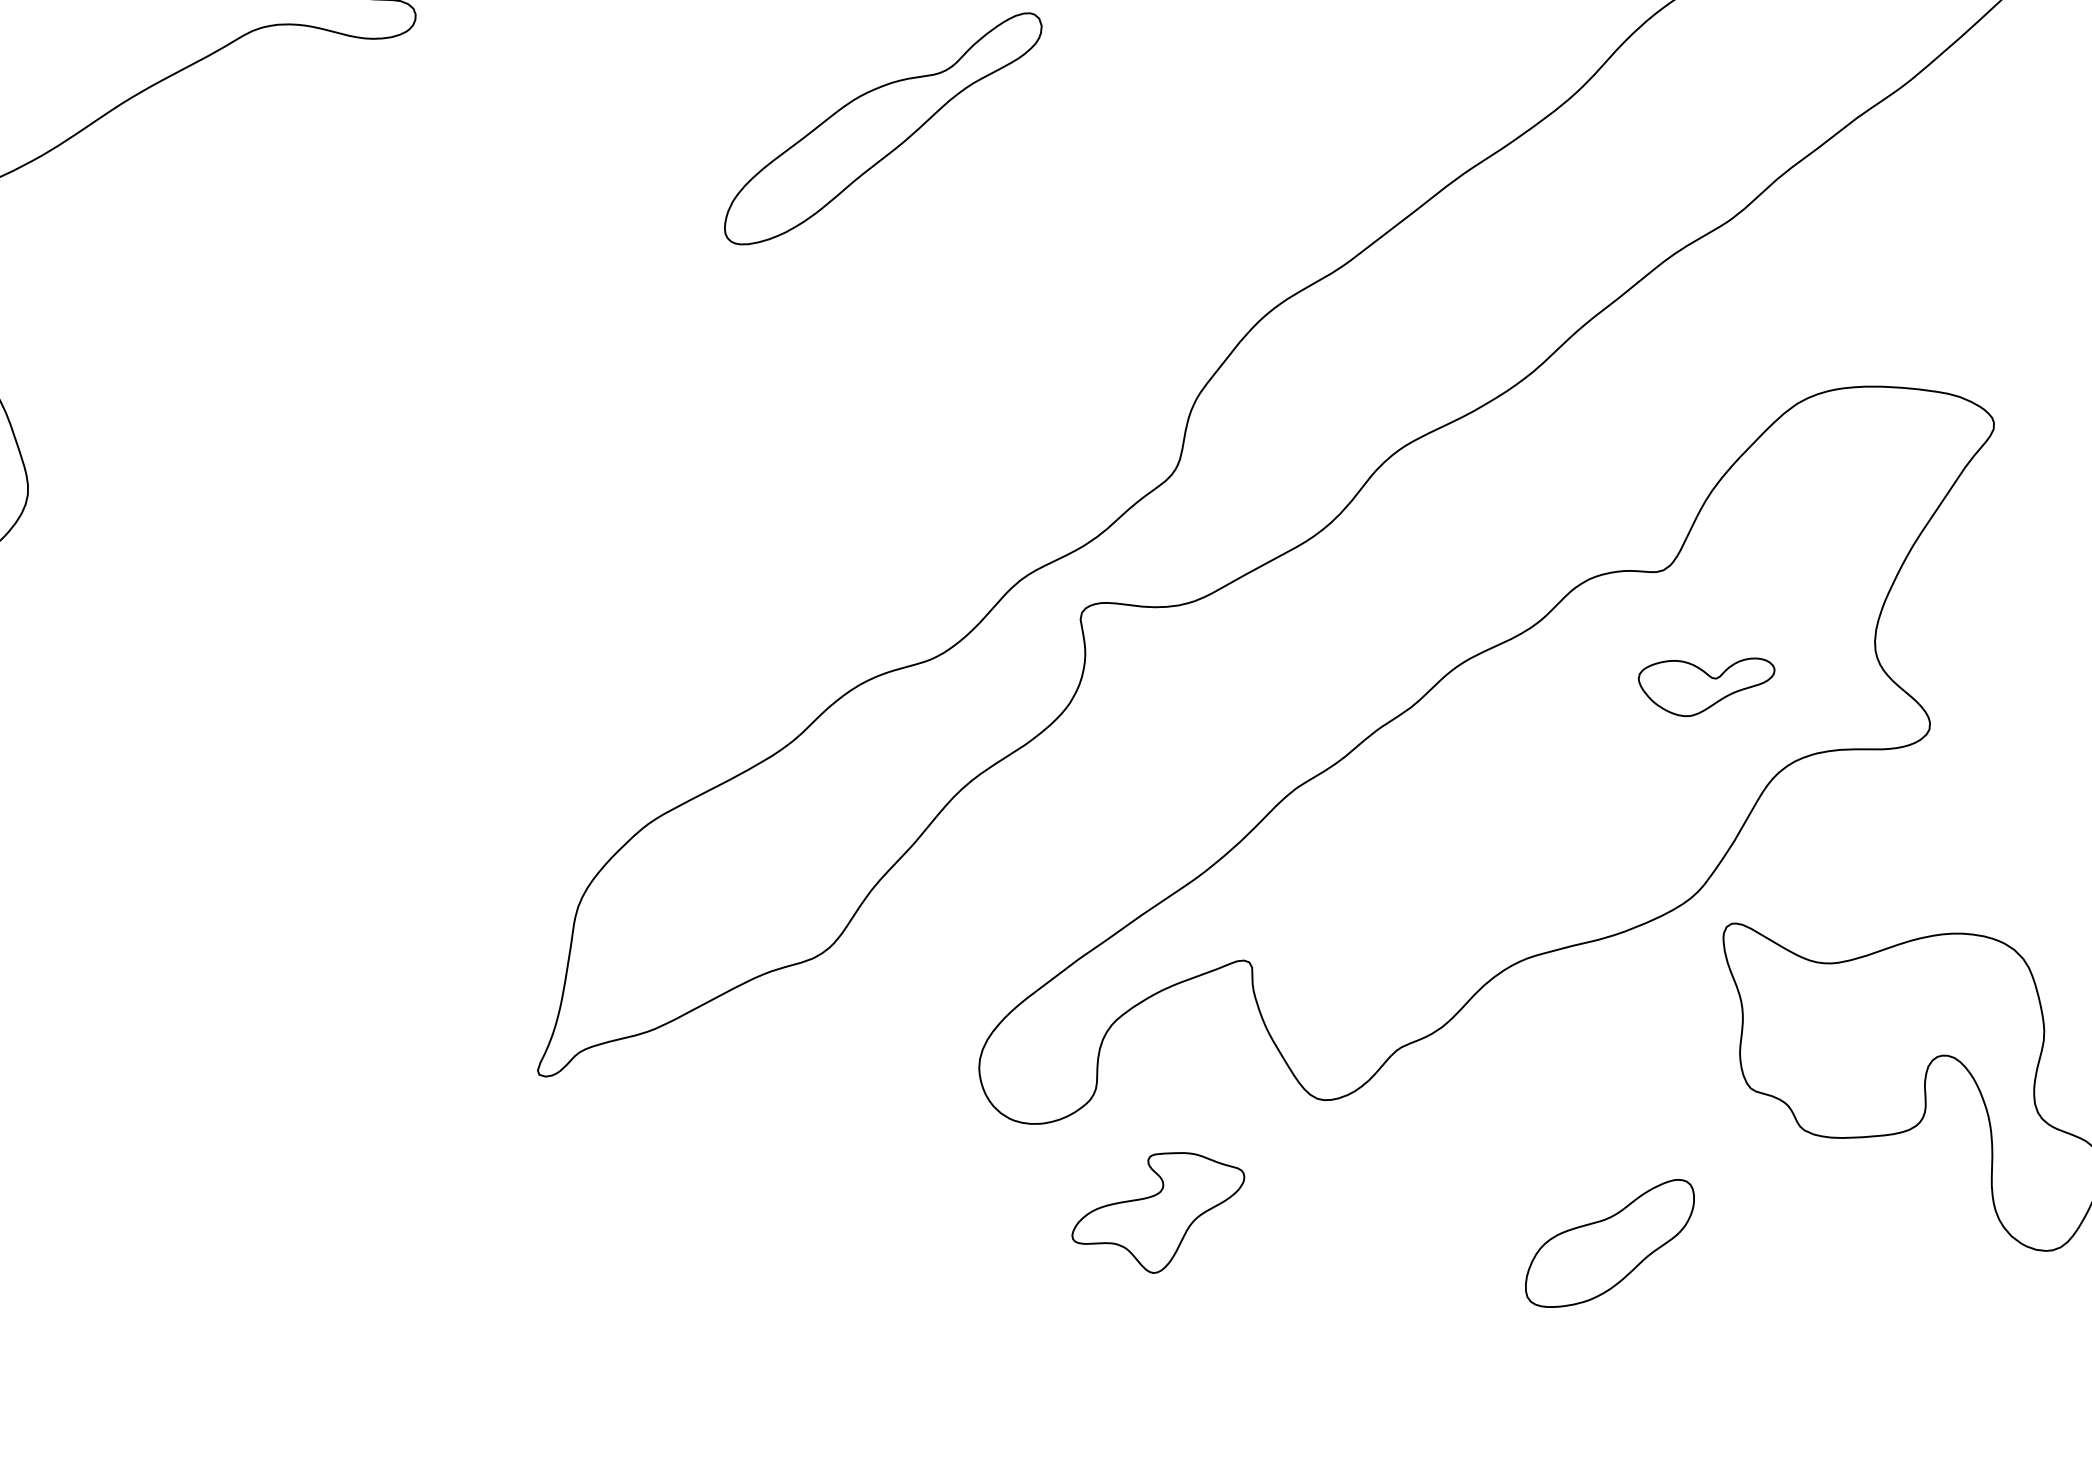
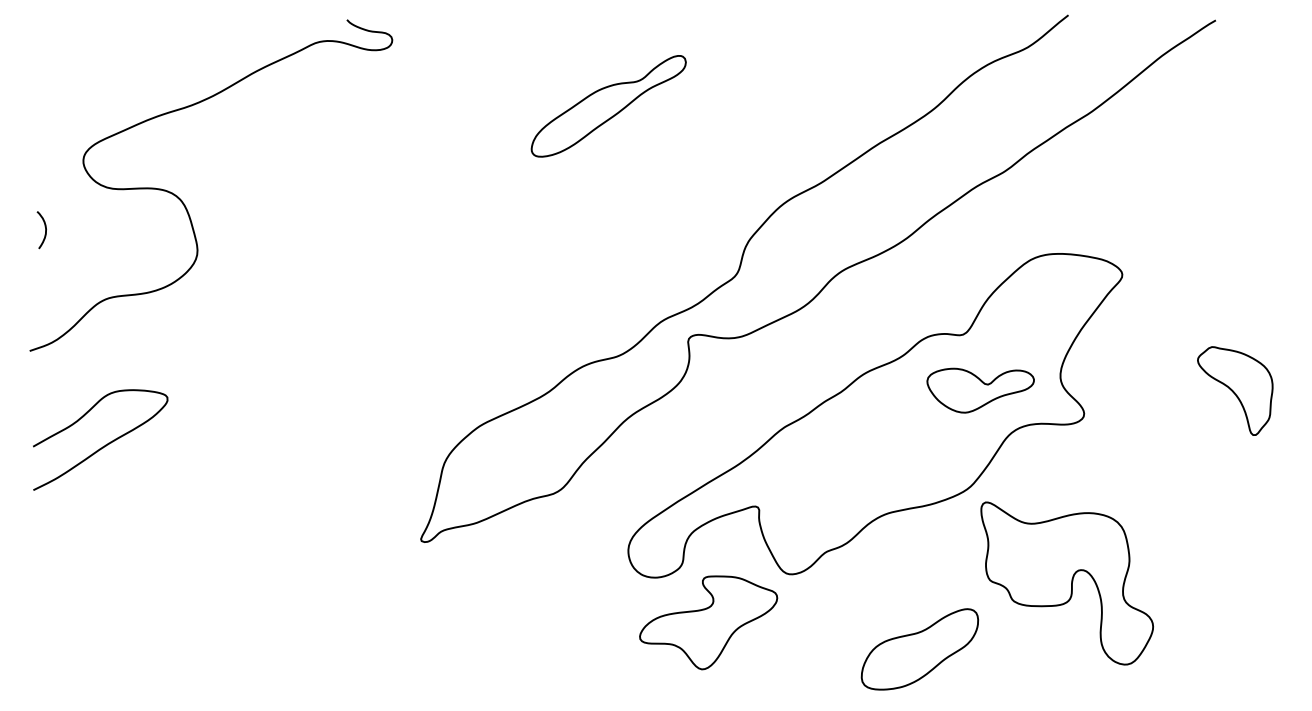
part: (1707, 686) -> (980, 390), size x1.67
part: (1158, 1212) -> (708, 622), size x1.67
part: (1609, 1243) -> (919, 649), size x1.43

